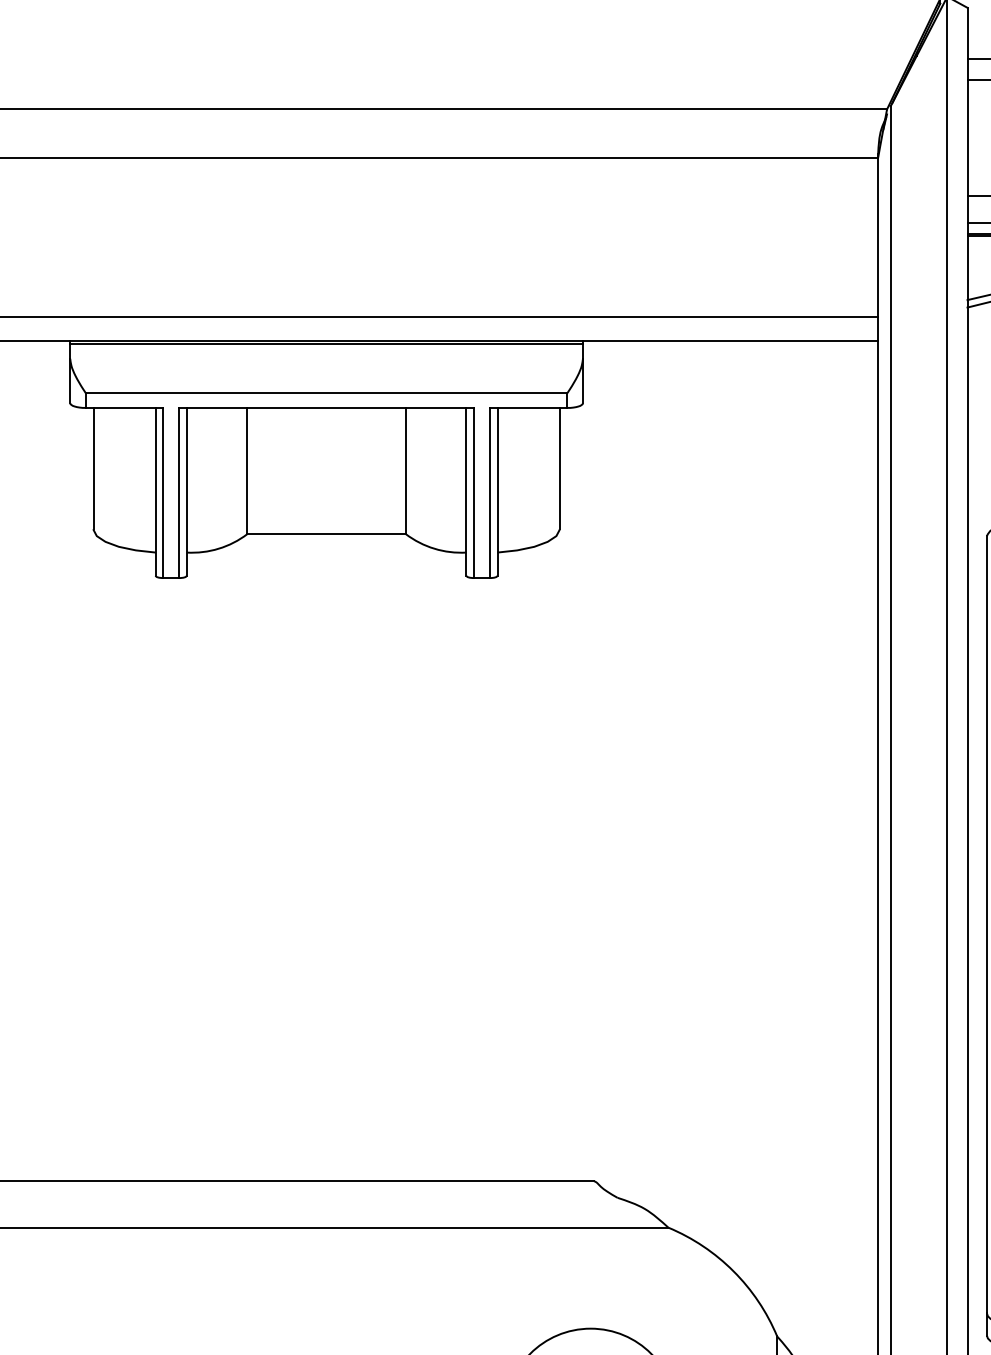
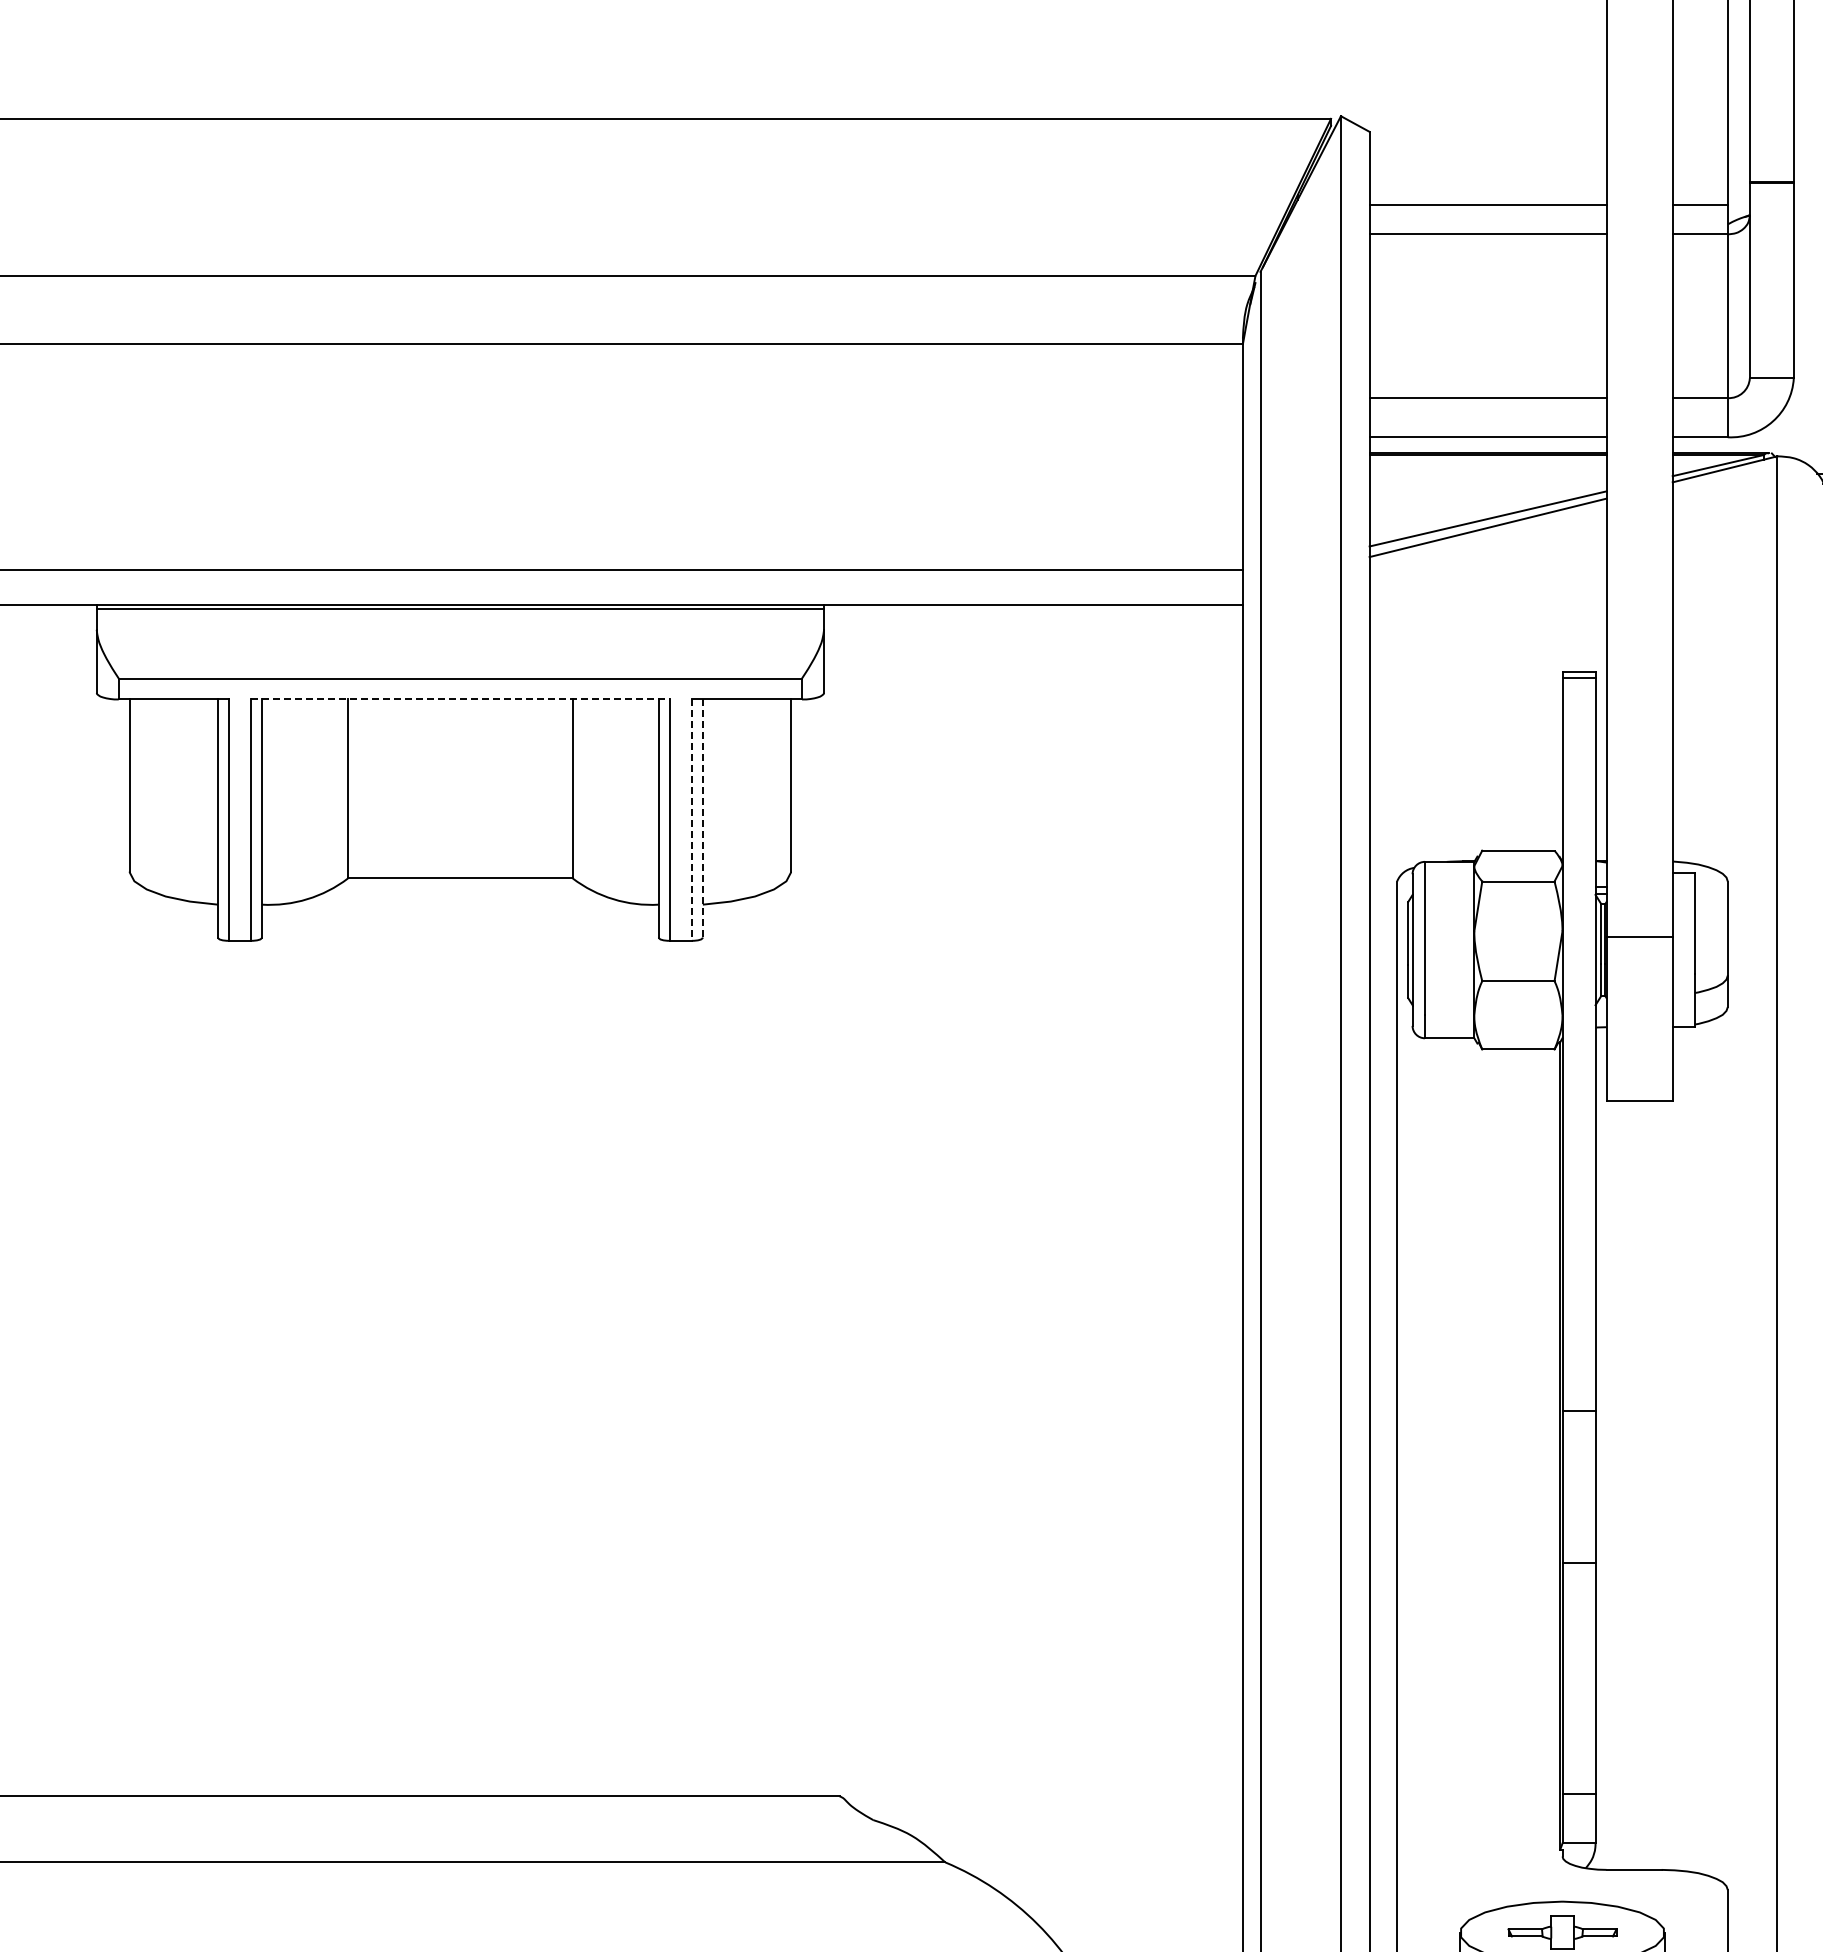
line: (326, 407) -> (460, 699), solid -> dashed
line: (497, 491) -> (702, 818), solid -> dashed
line: (489, 493) -> (691, 820), solid -> dashed

